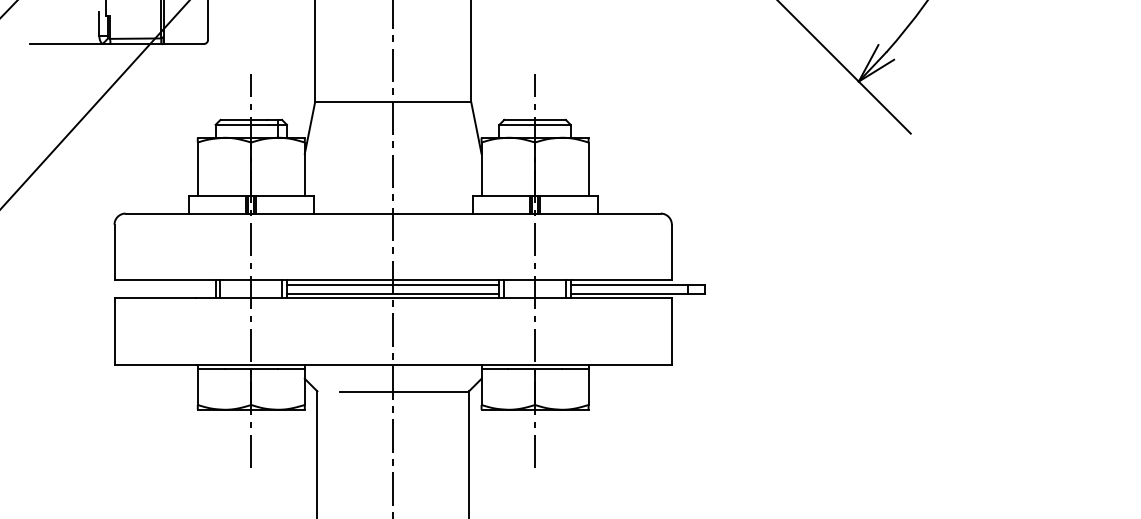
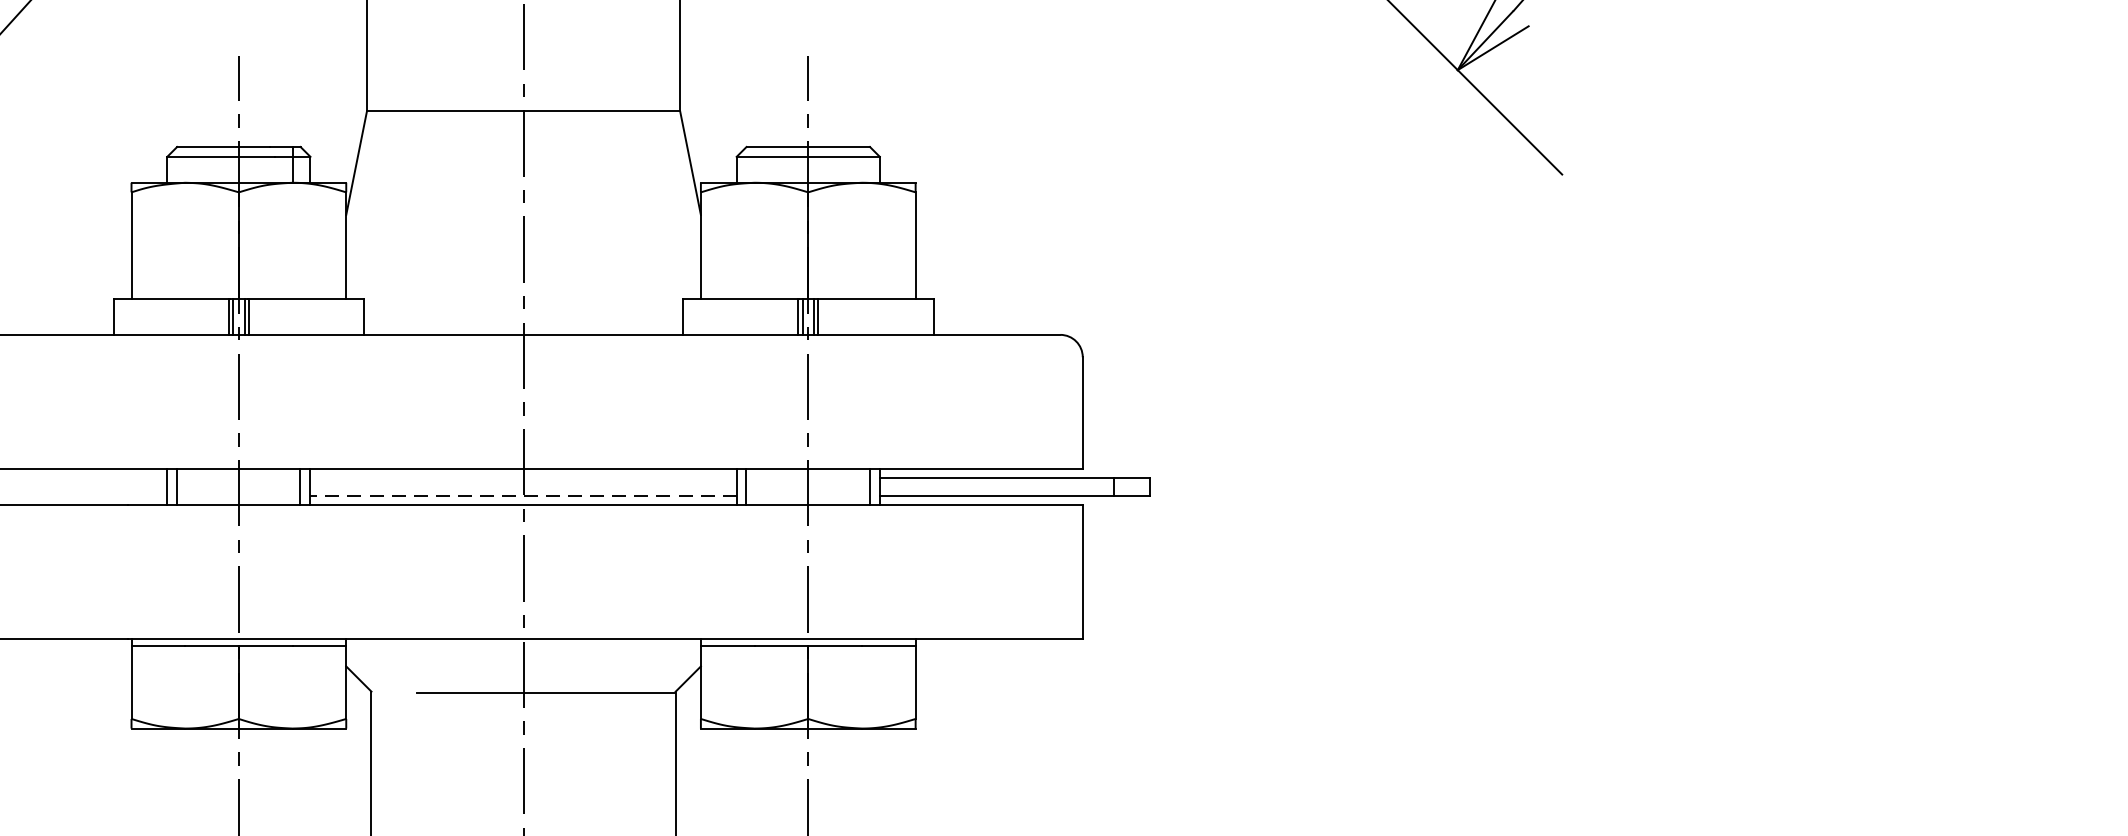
line: (392, 284) -> (522, 477), removed
line: (392, 293) -> (522, 495), solid -> dashed

